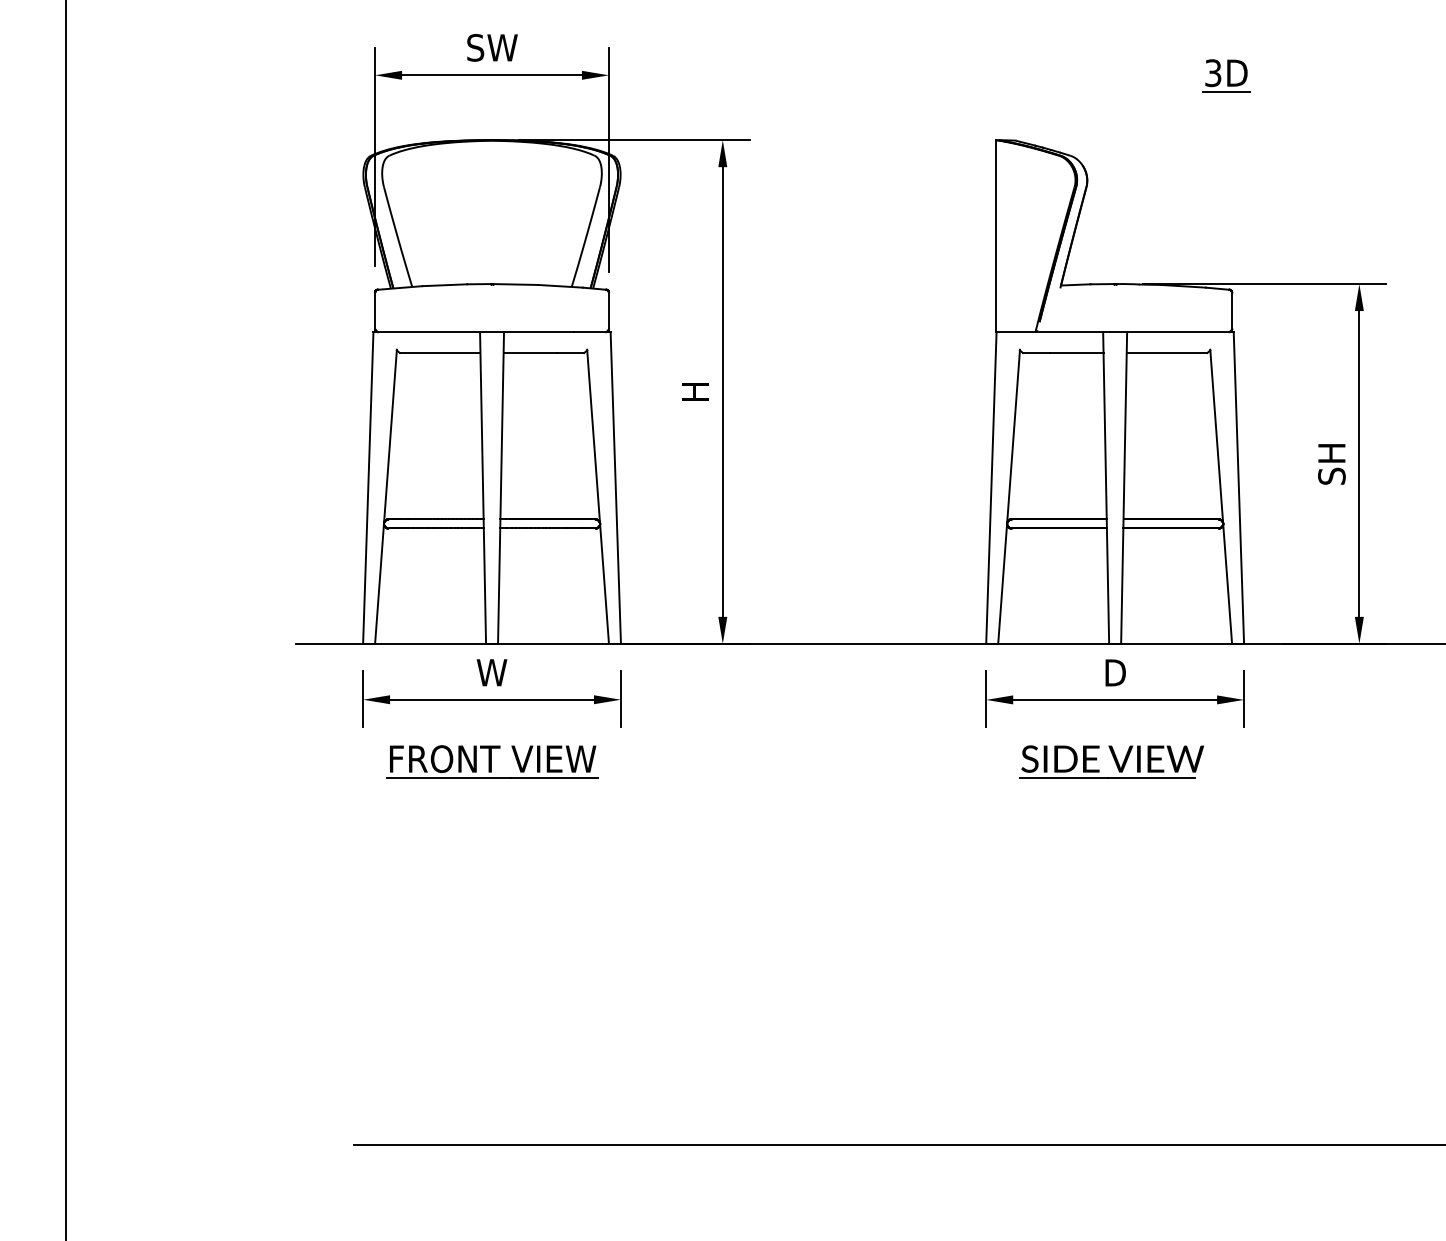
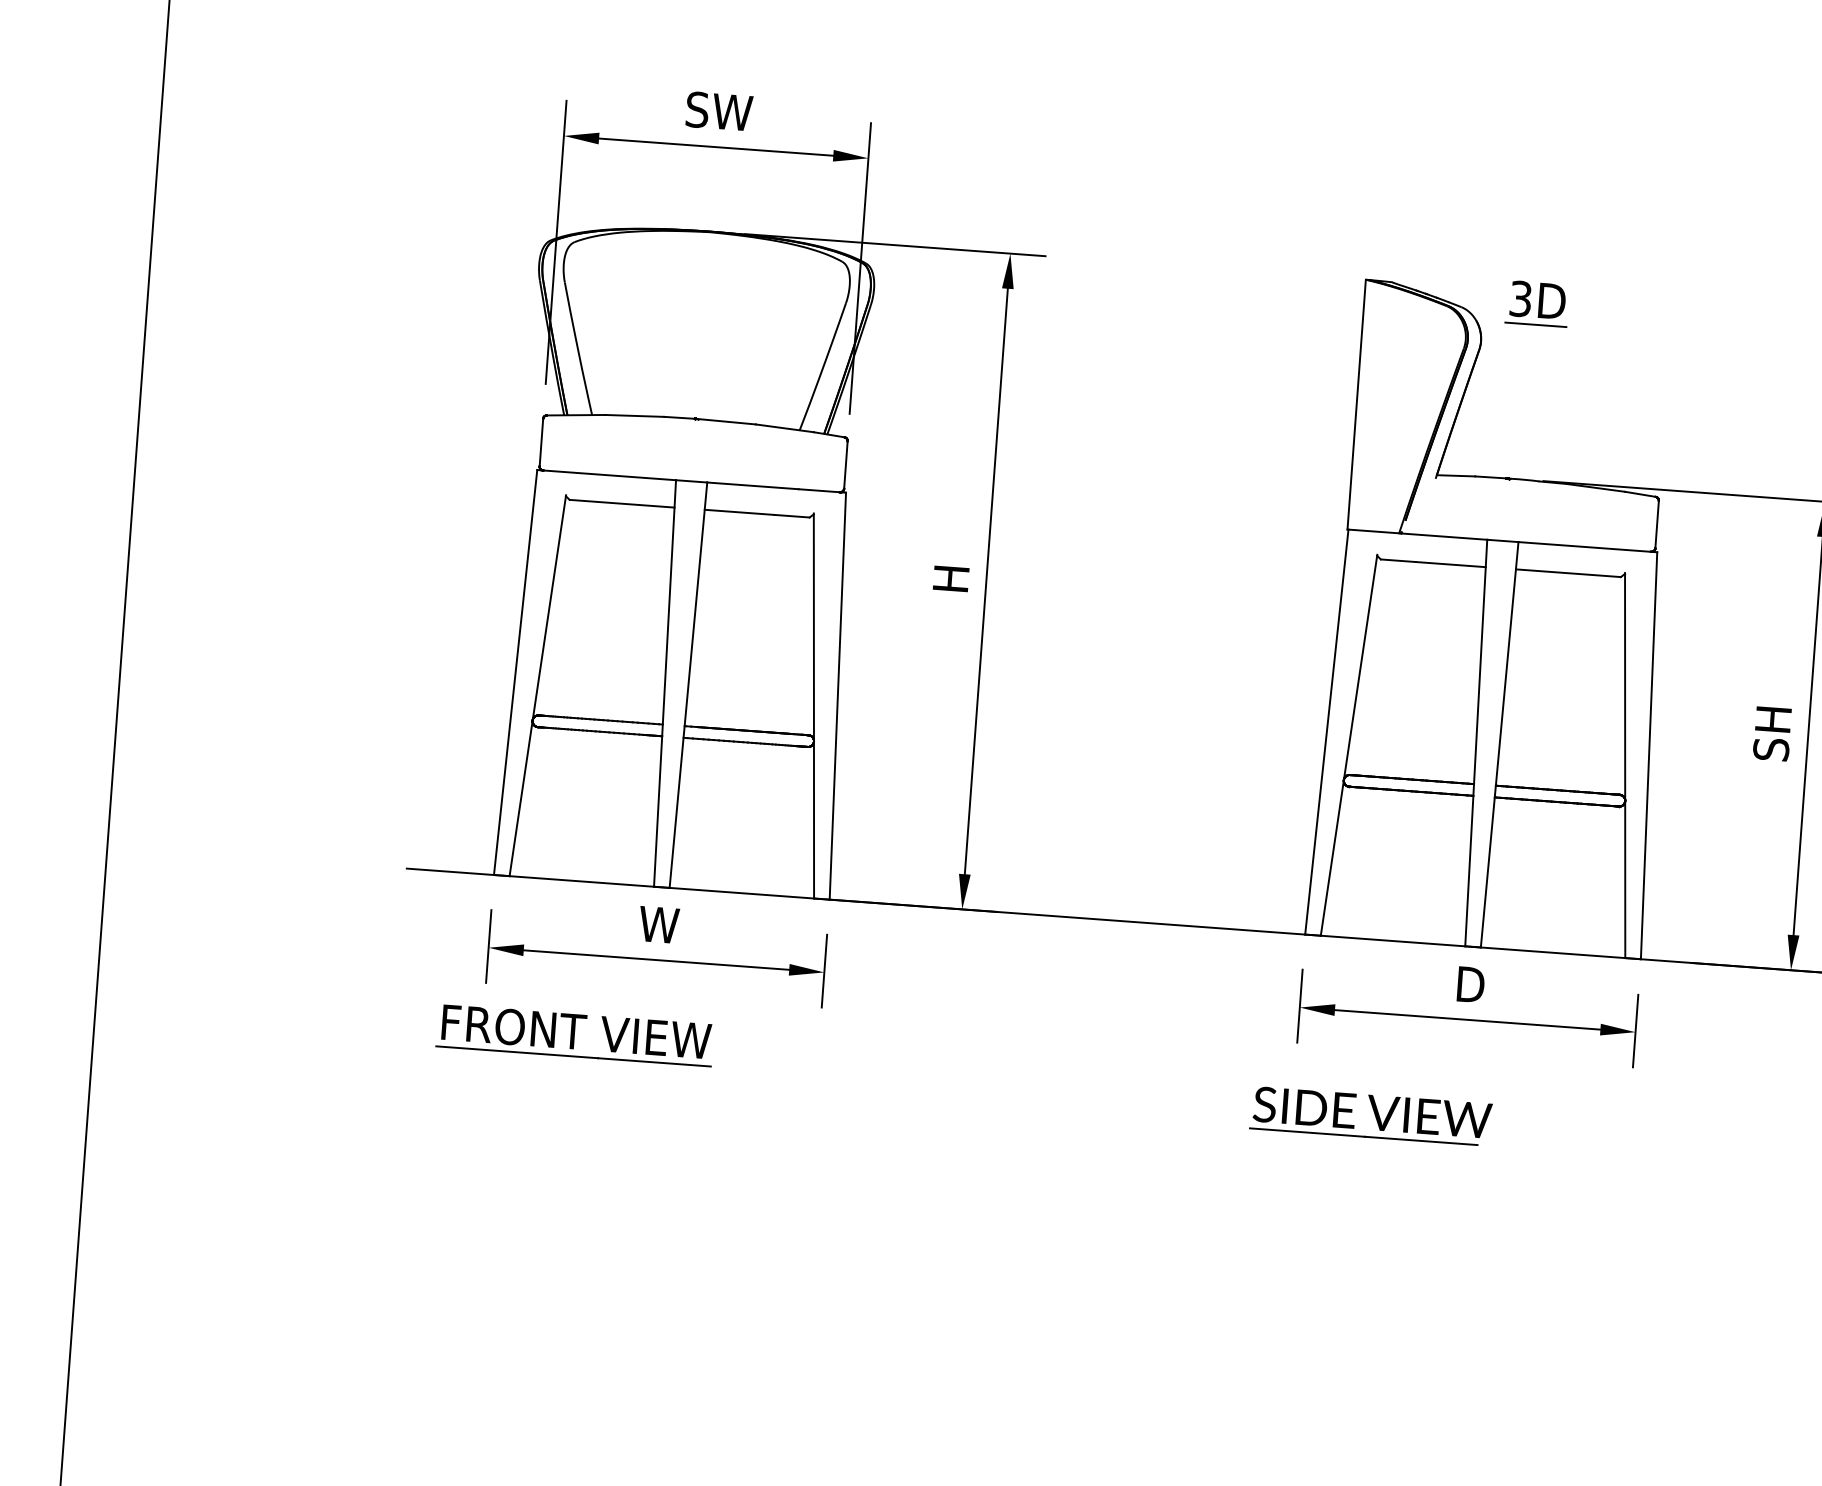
part: (1226, 75) -> (1537, 303), moved
part: (492, 761) -> (575, 1034), moved
part: (1111, 761) -> (1370, 1115), moved

